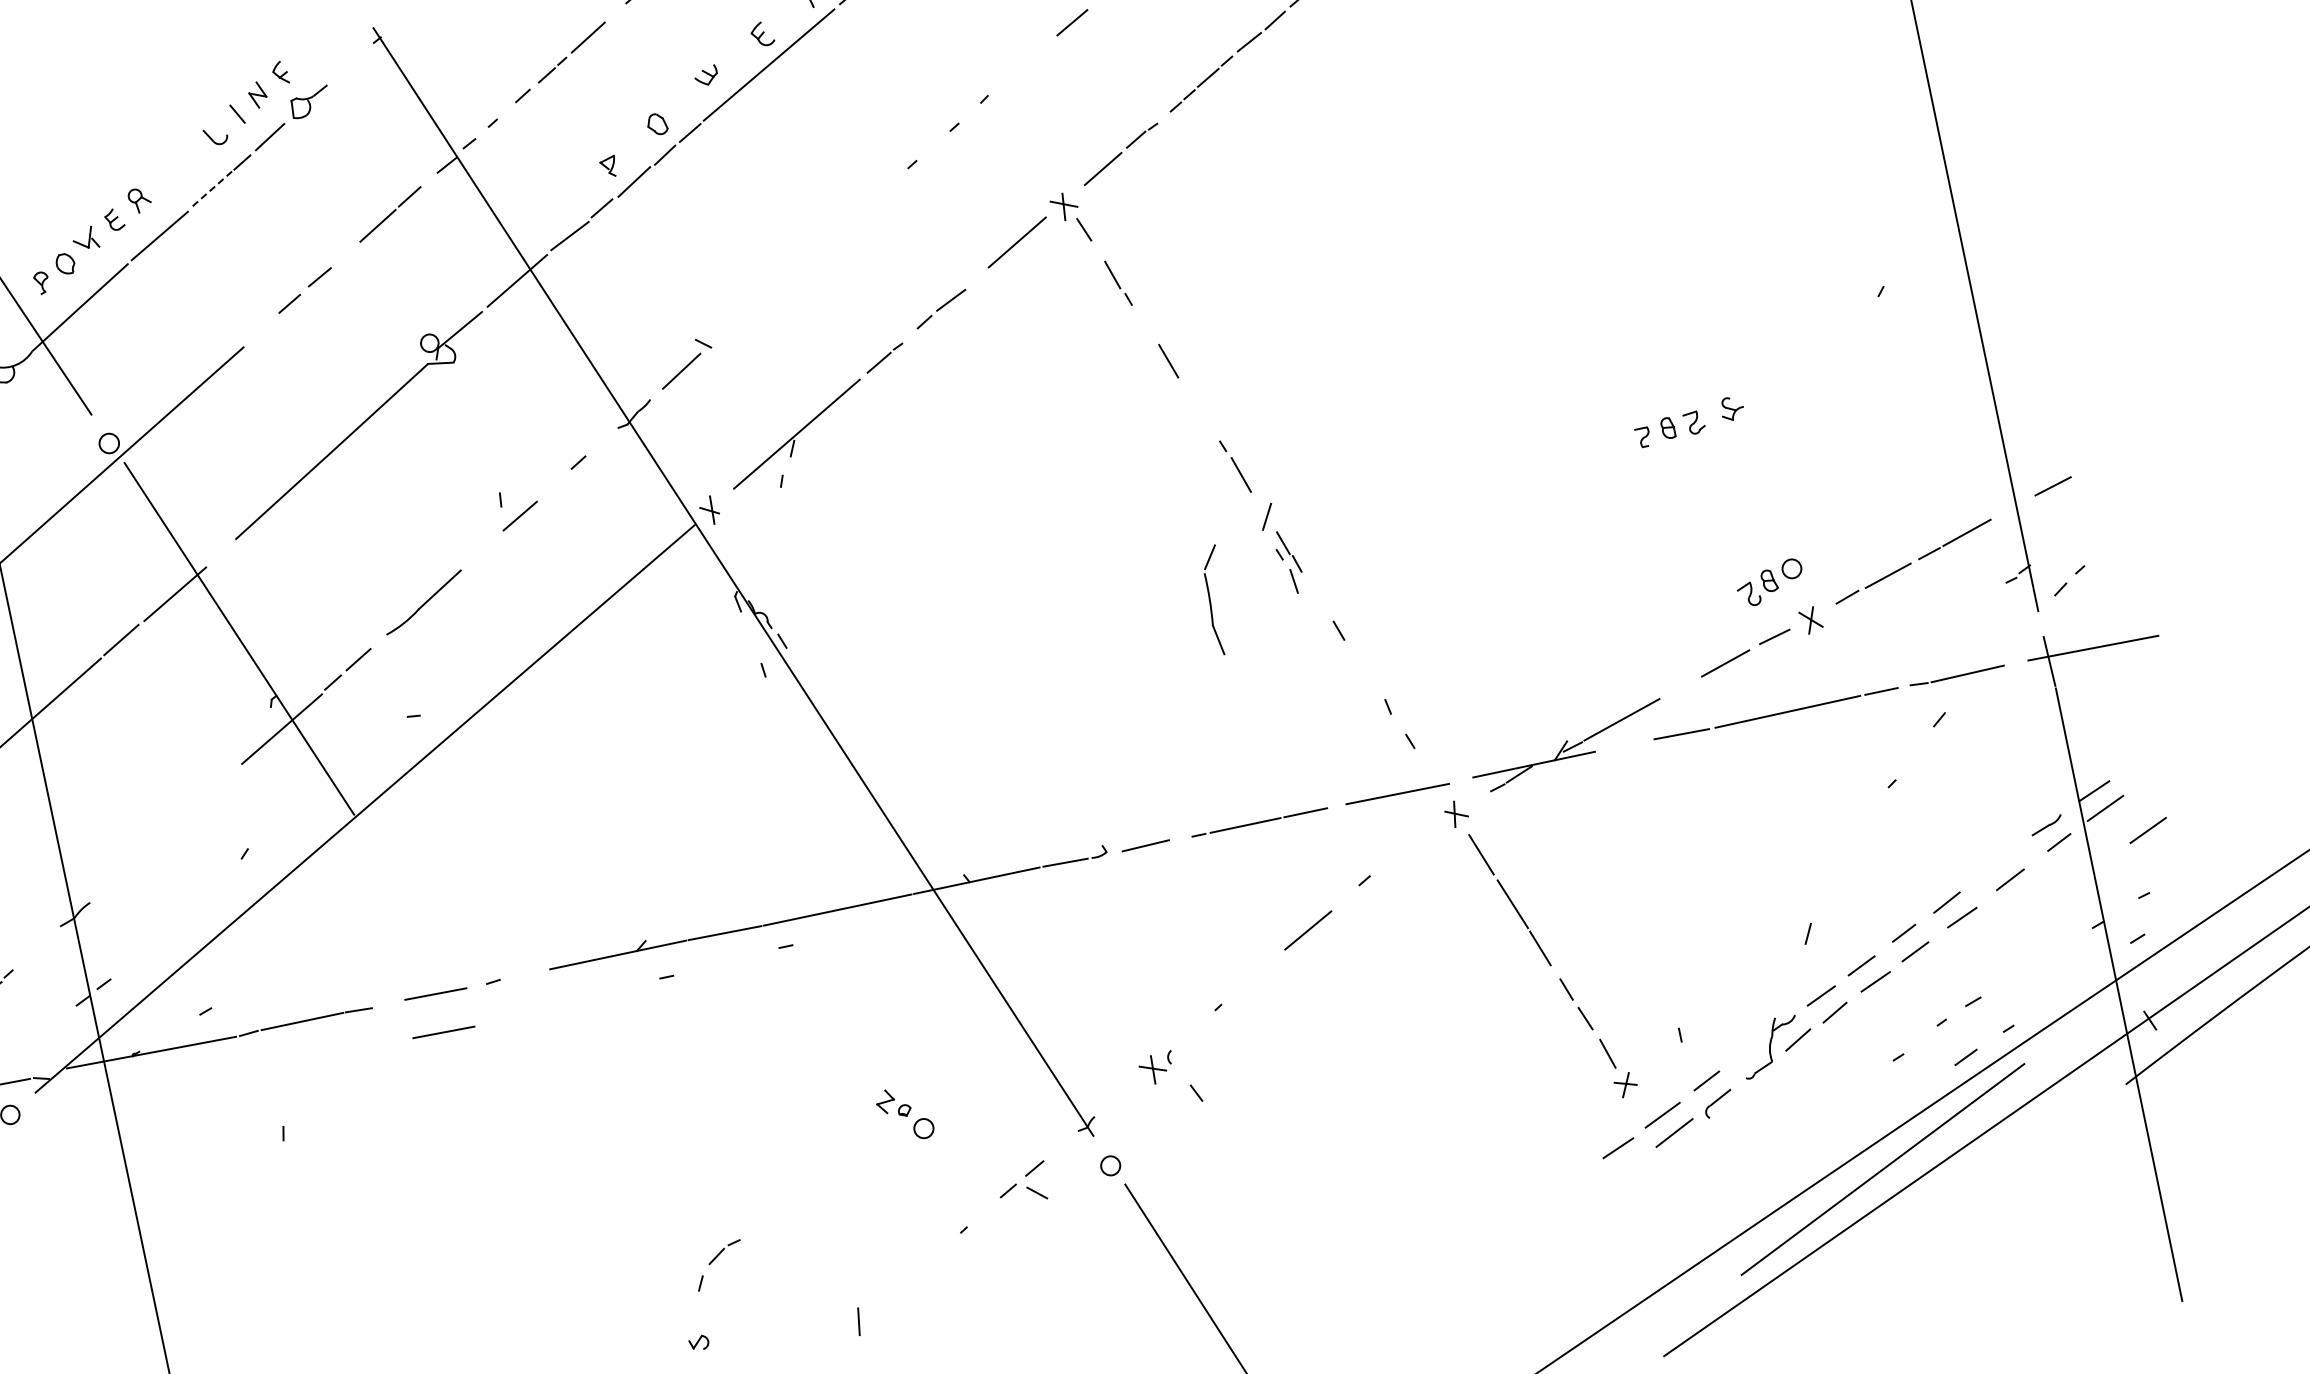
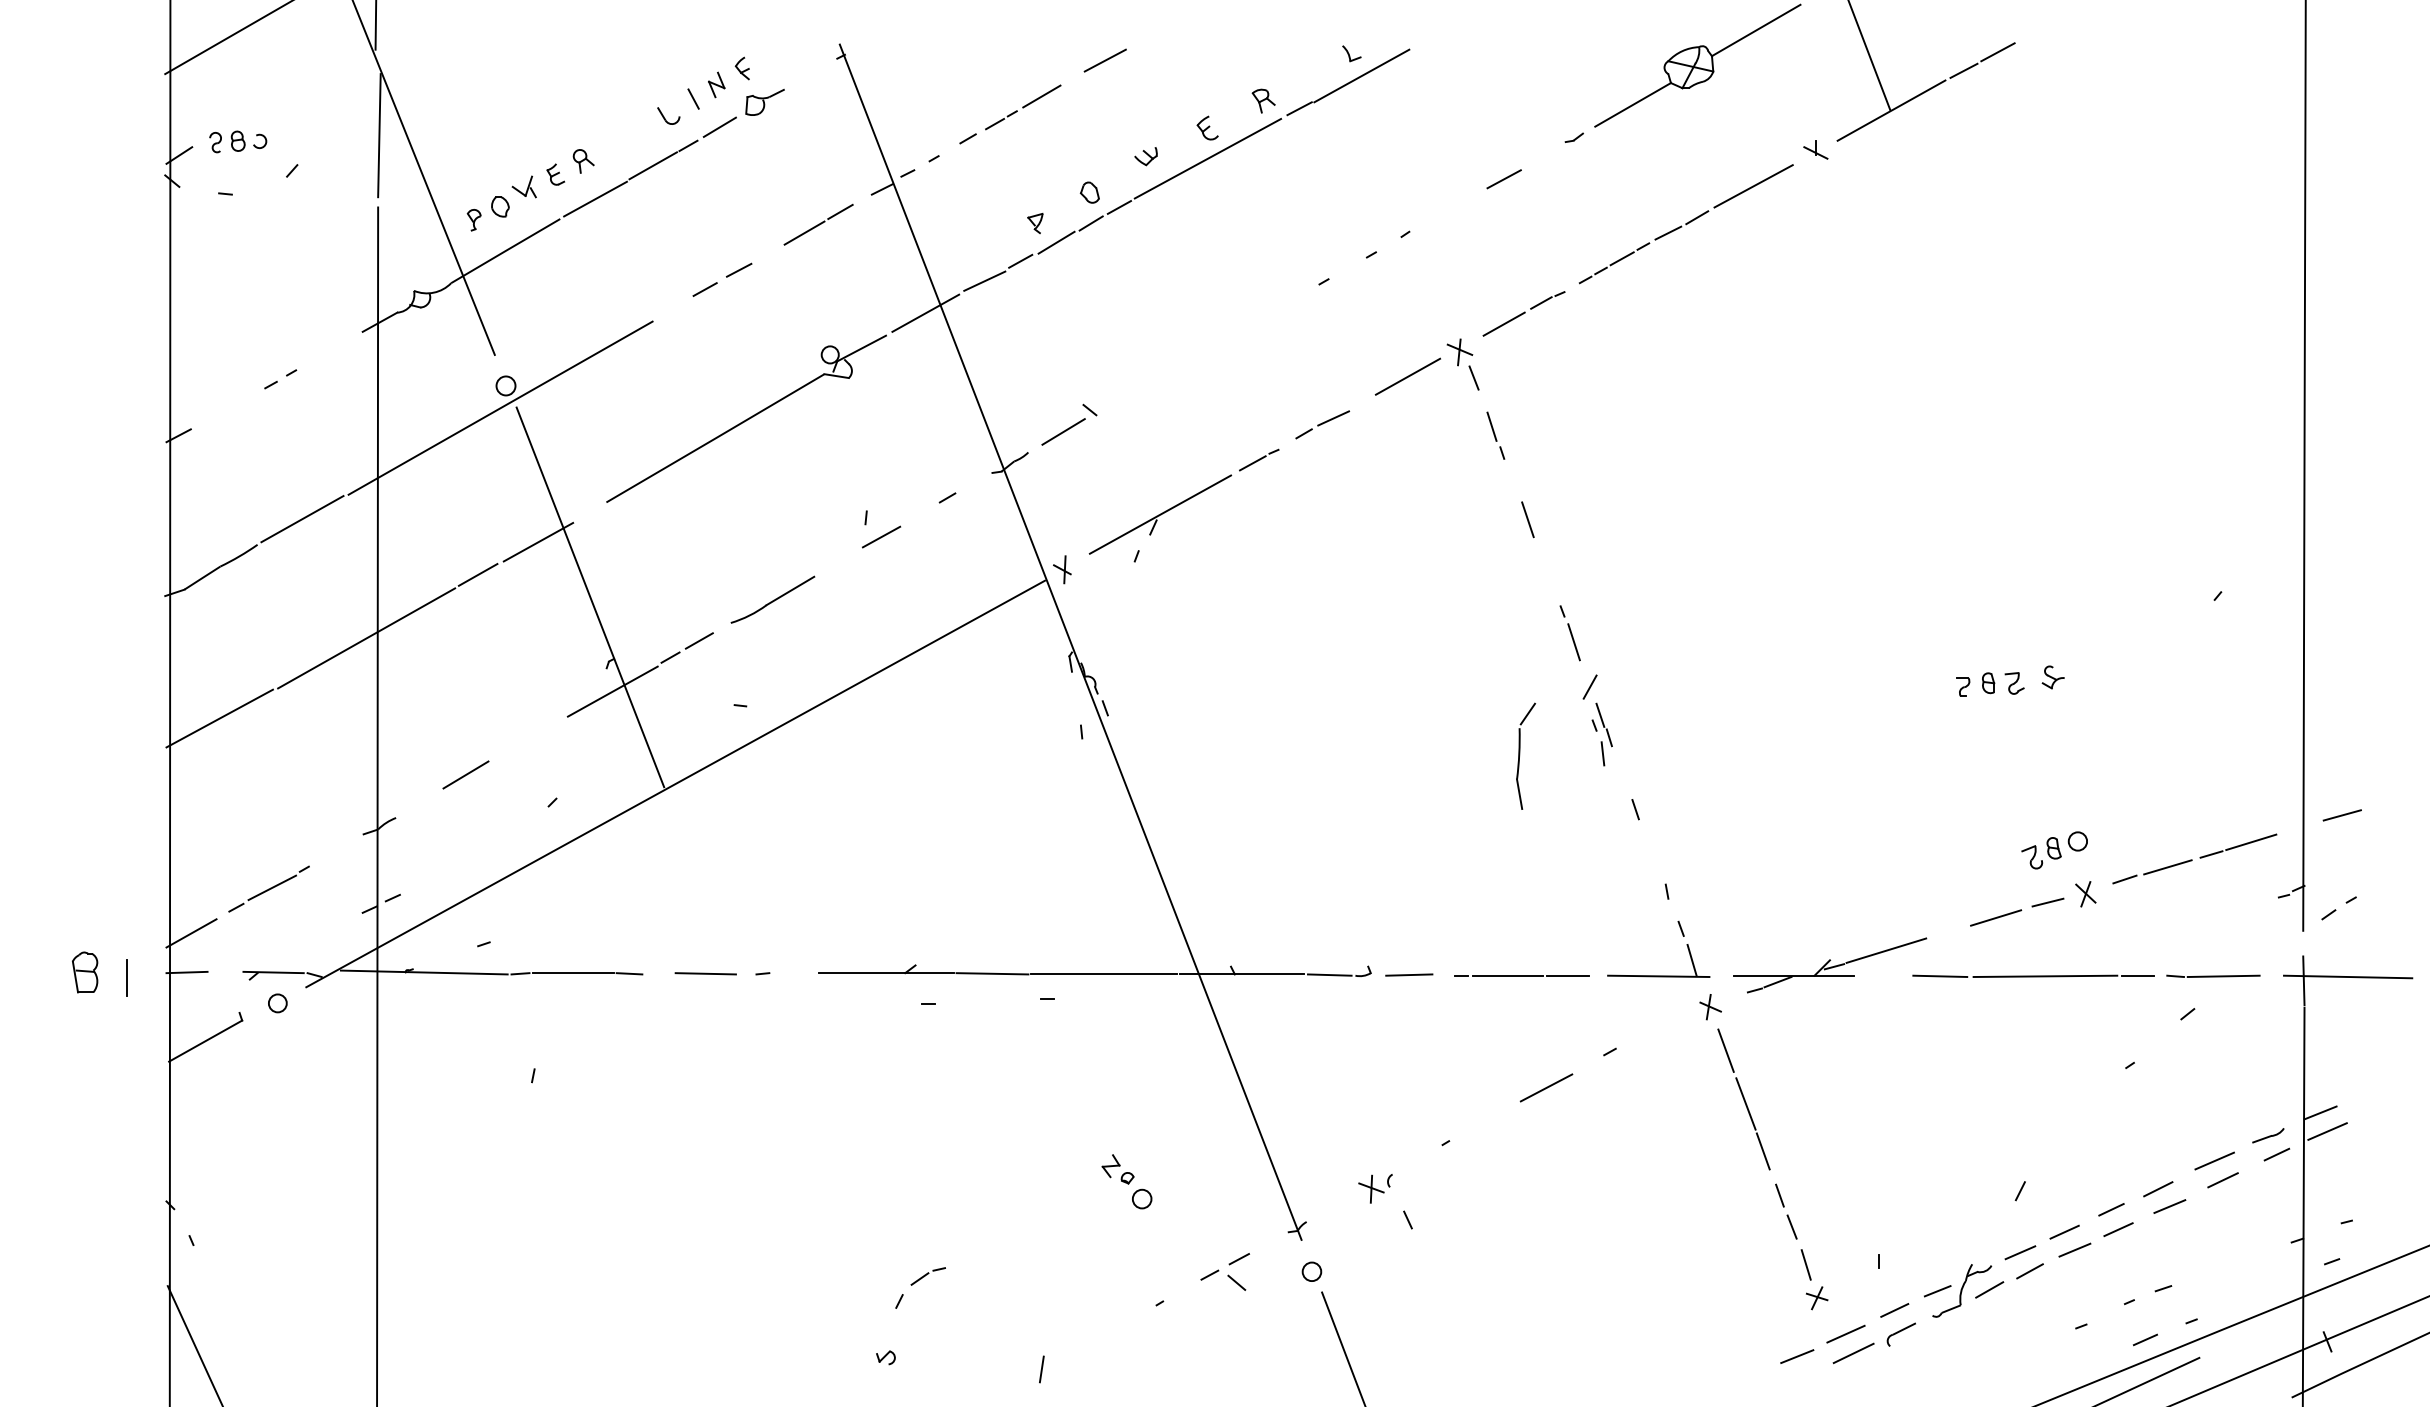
line: (210, 190) -> (652, 166), dashed -> solid
line: (1427, 770) -> (1691, 959), added
line: (2147, 830) -> (2214, 1160), moved
line: (151, 844) -> (465, 774), added
line: (443, 1032) -> (705, 1011), removed
line: (1745, 1052) -> (1937, 1291), added

